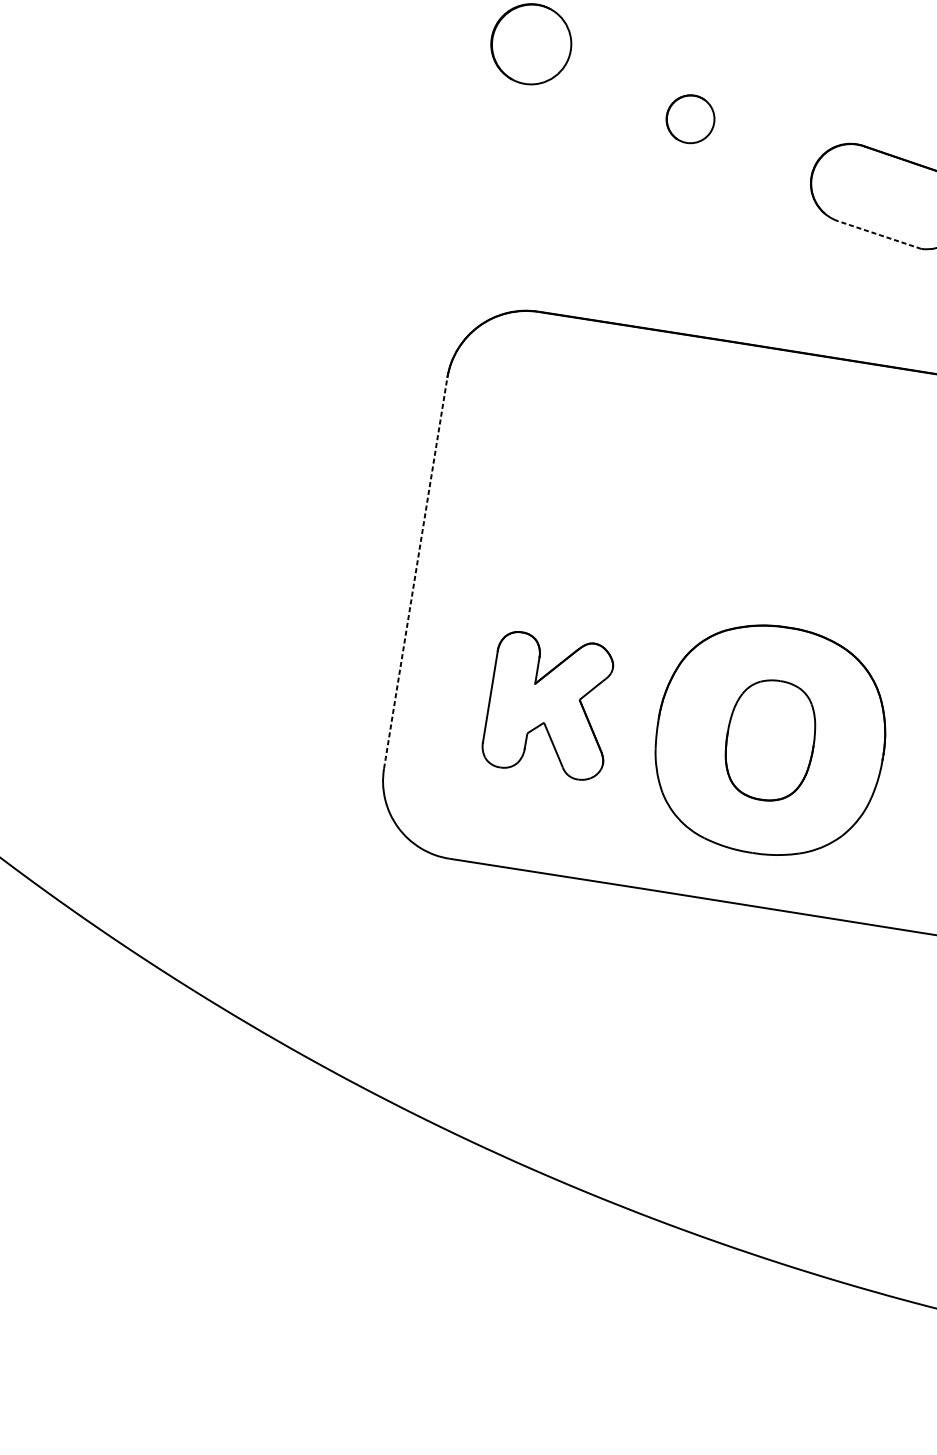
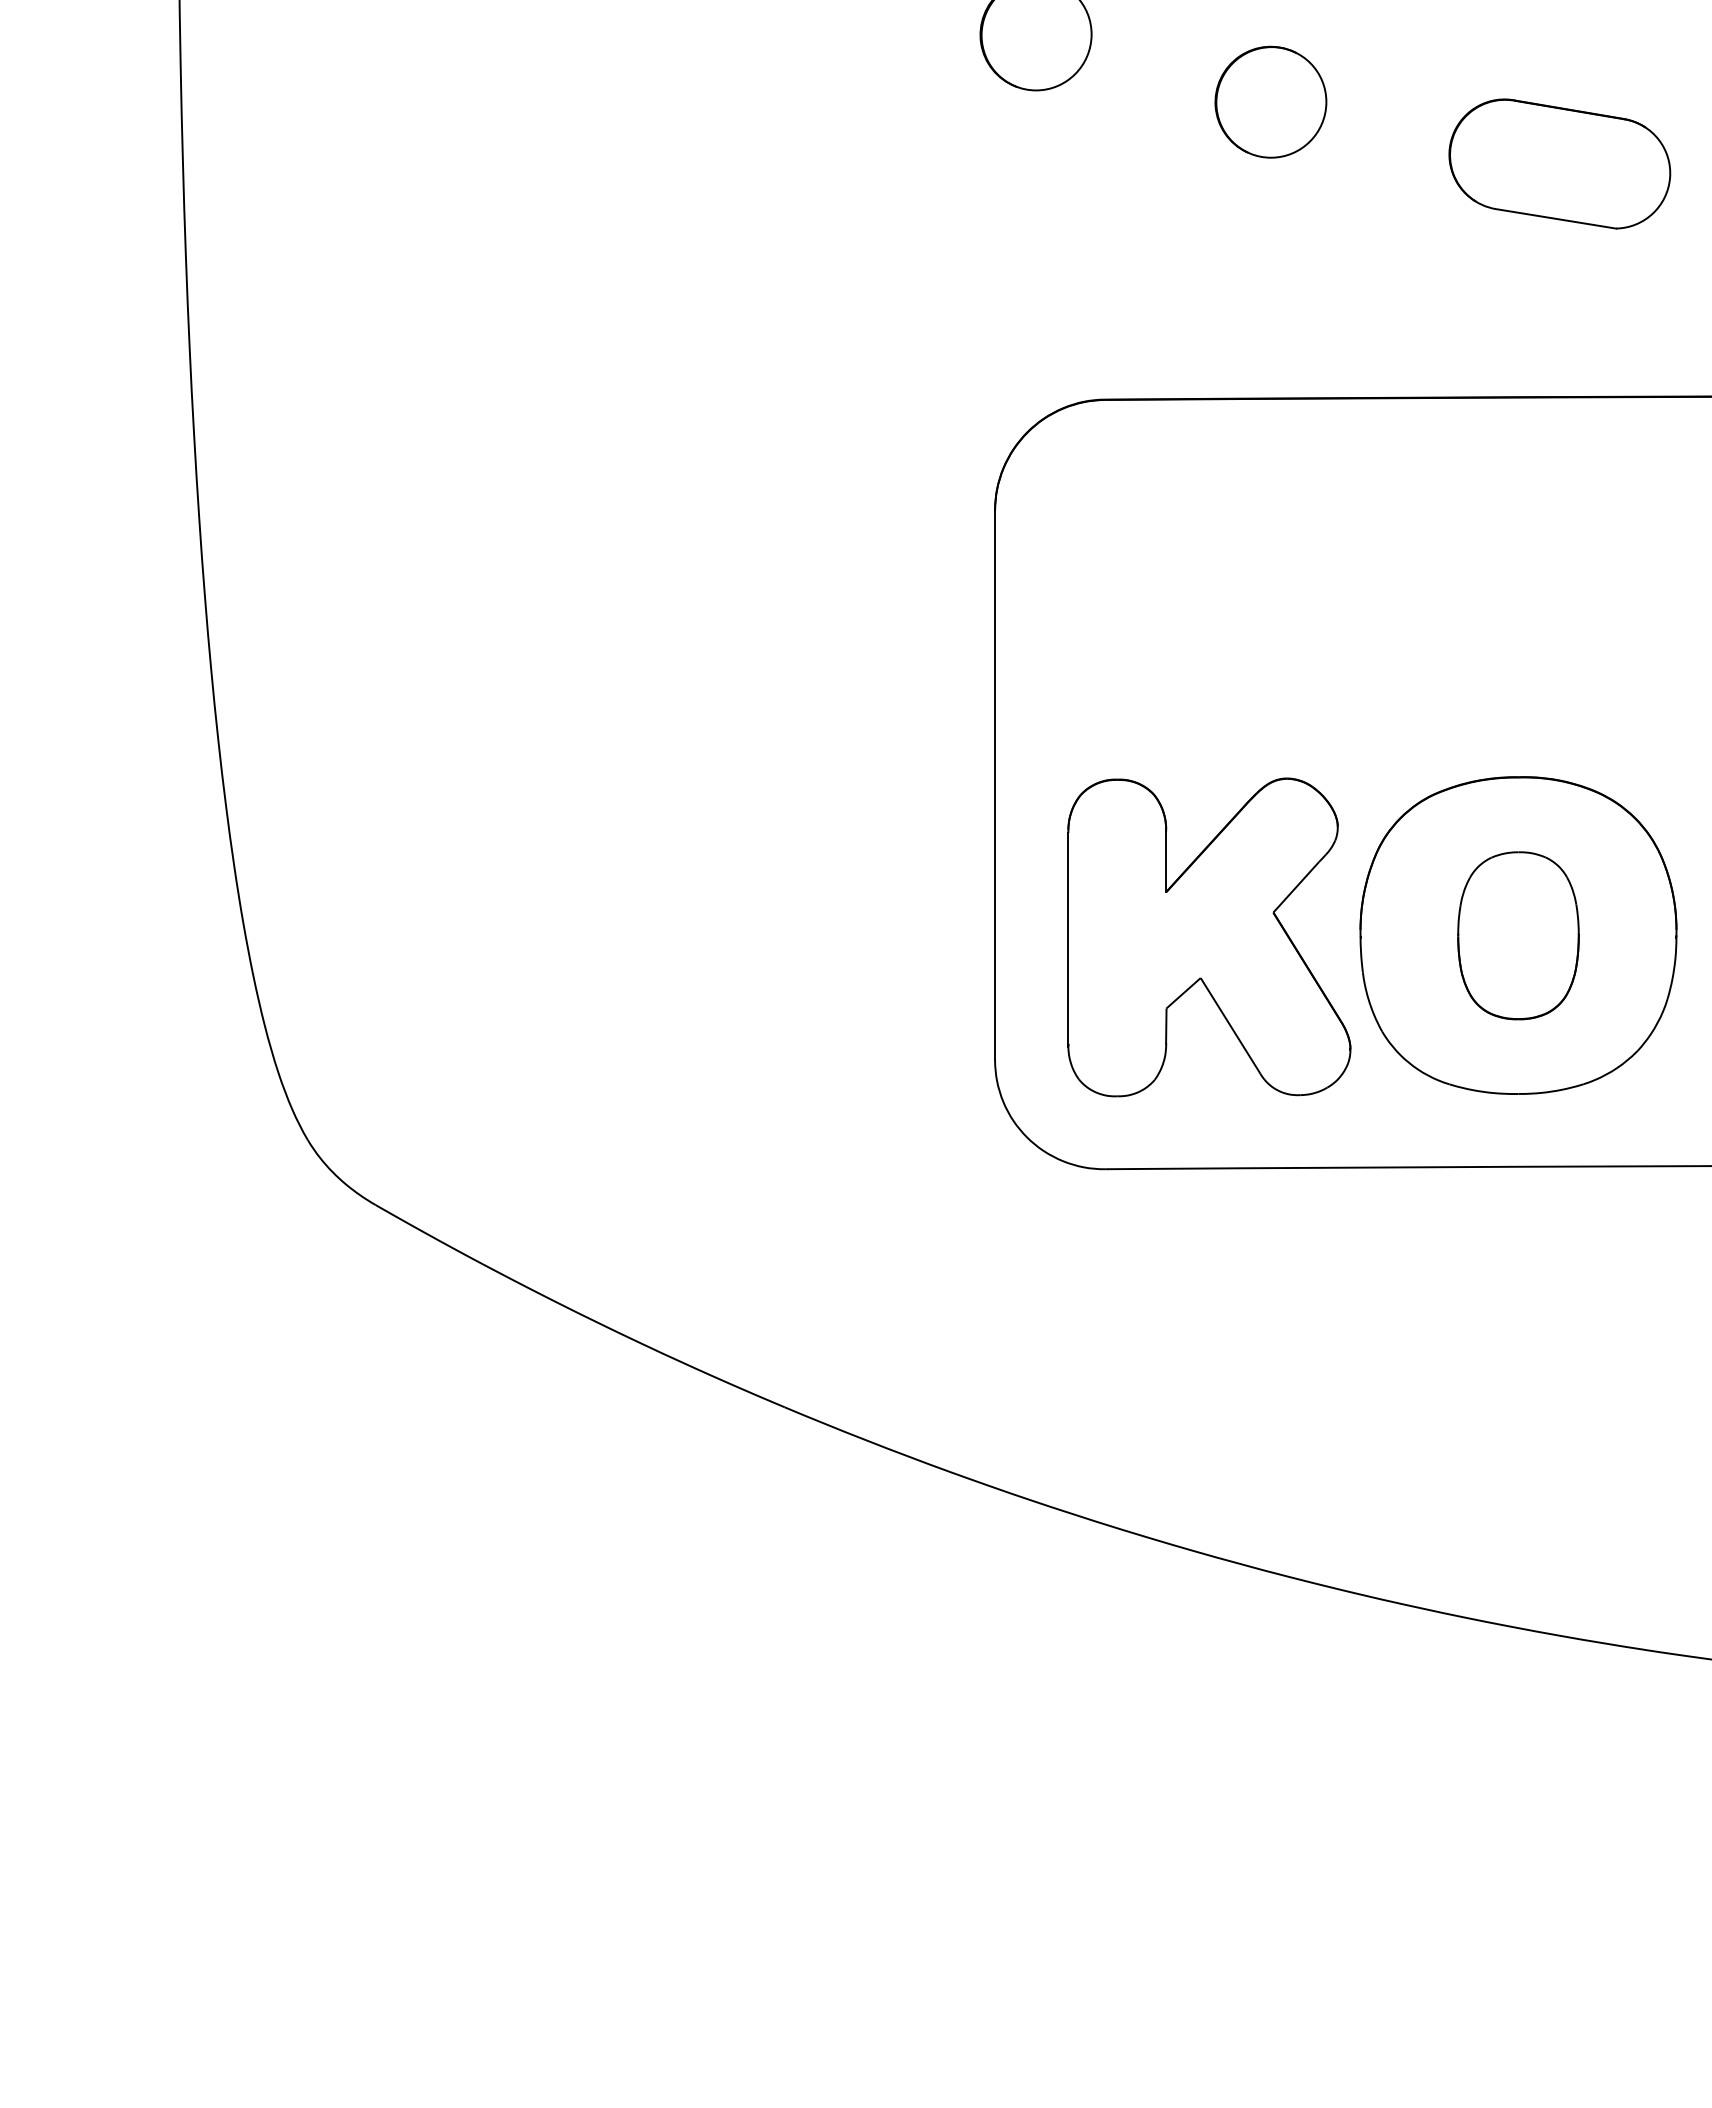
part: (690, 118) -> (1270, 101), size x1.67
line: (880, 234) -> (1556, 218), dashed -> solid
line: (416, 573) -> (995, 785), dashed -> solid
part: (550, 706) -> (1209, 937), size x1.67

